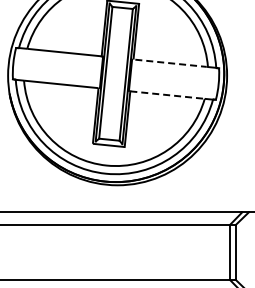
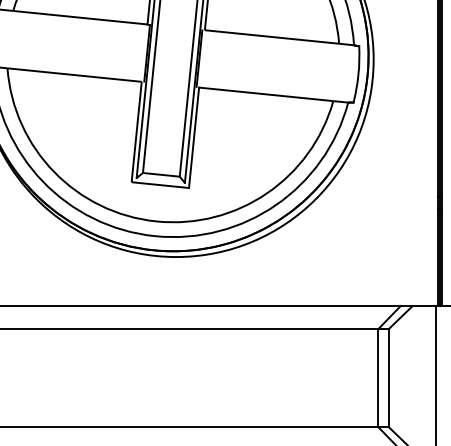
line: (171, 63) -> (273, 37), dashed -> solid
line: (167, 95) -> (266, 95), dashed -> solid

